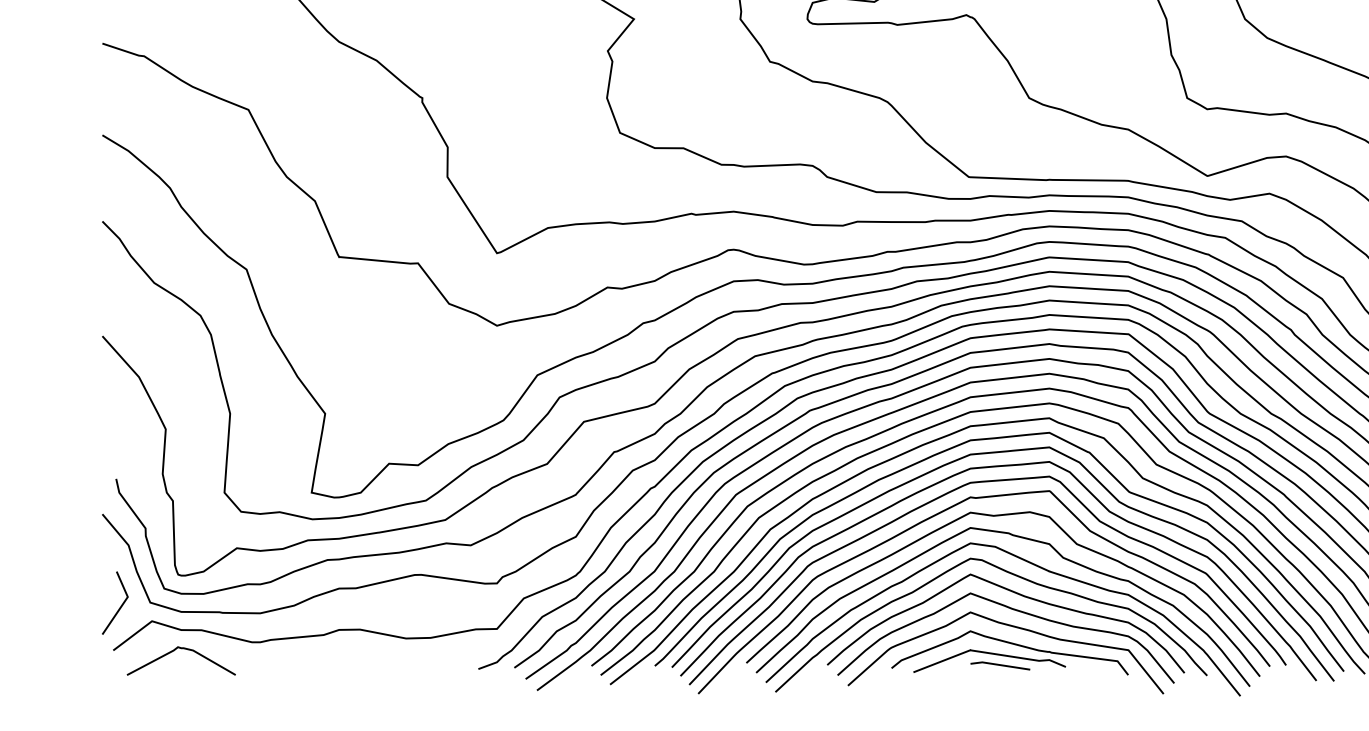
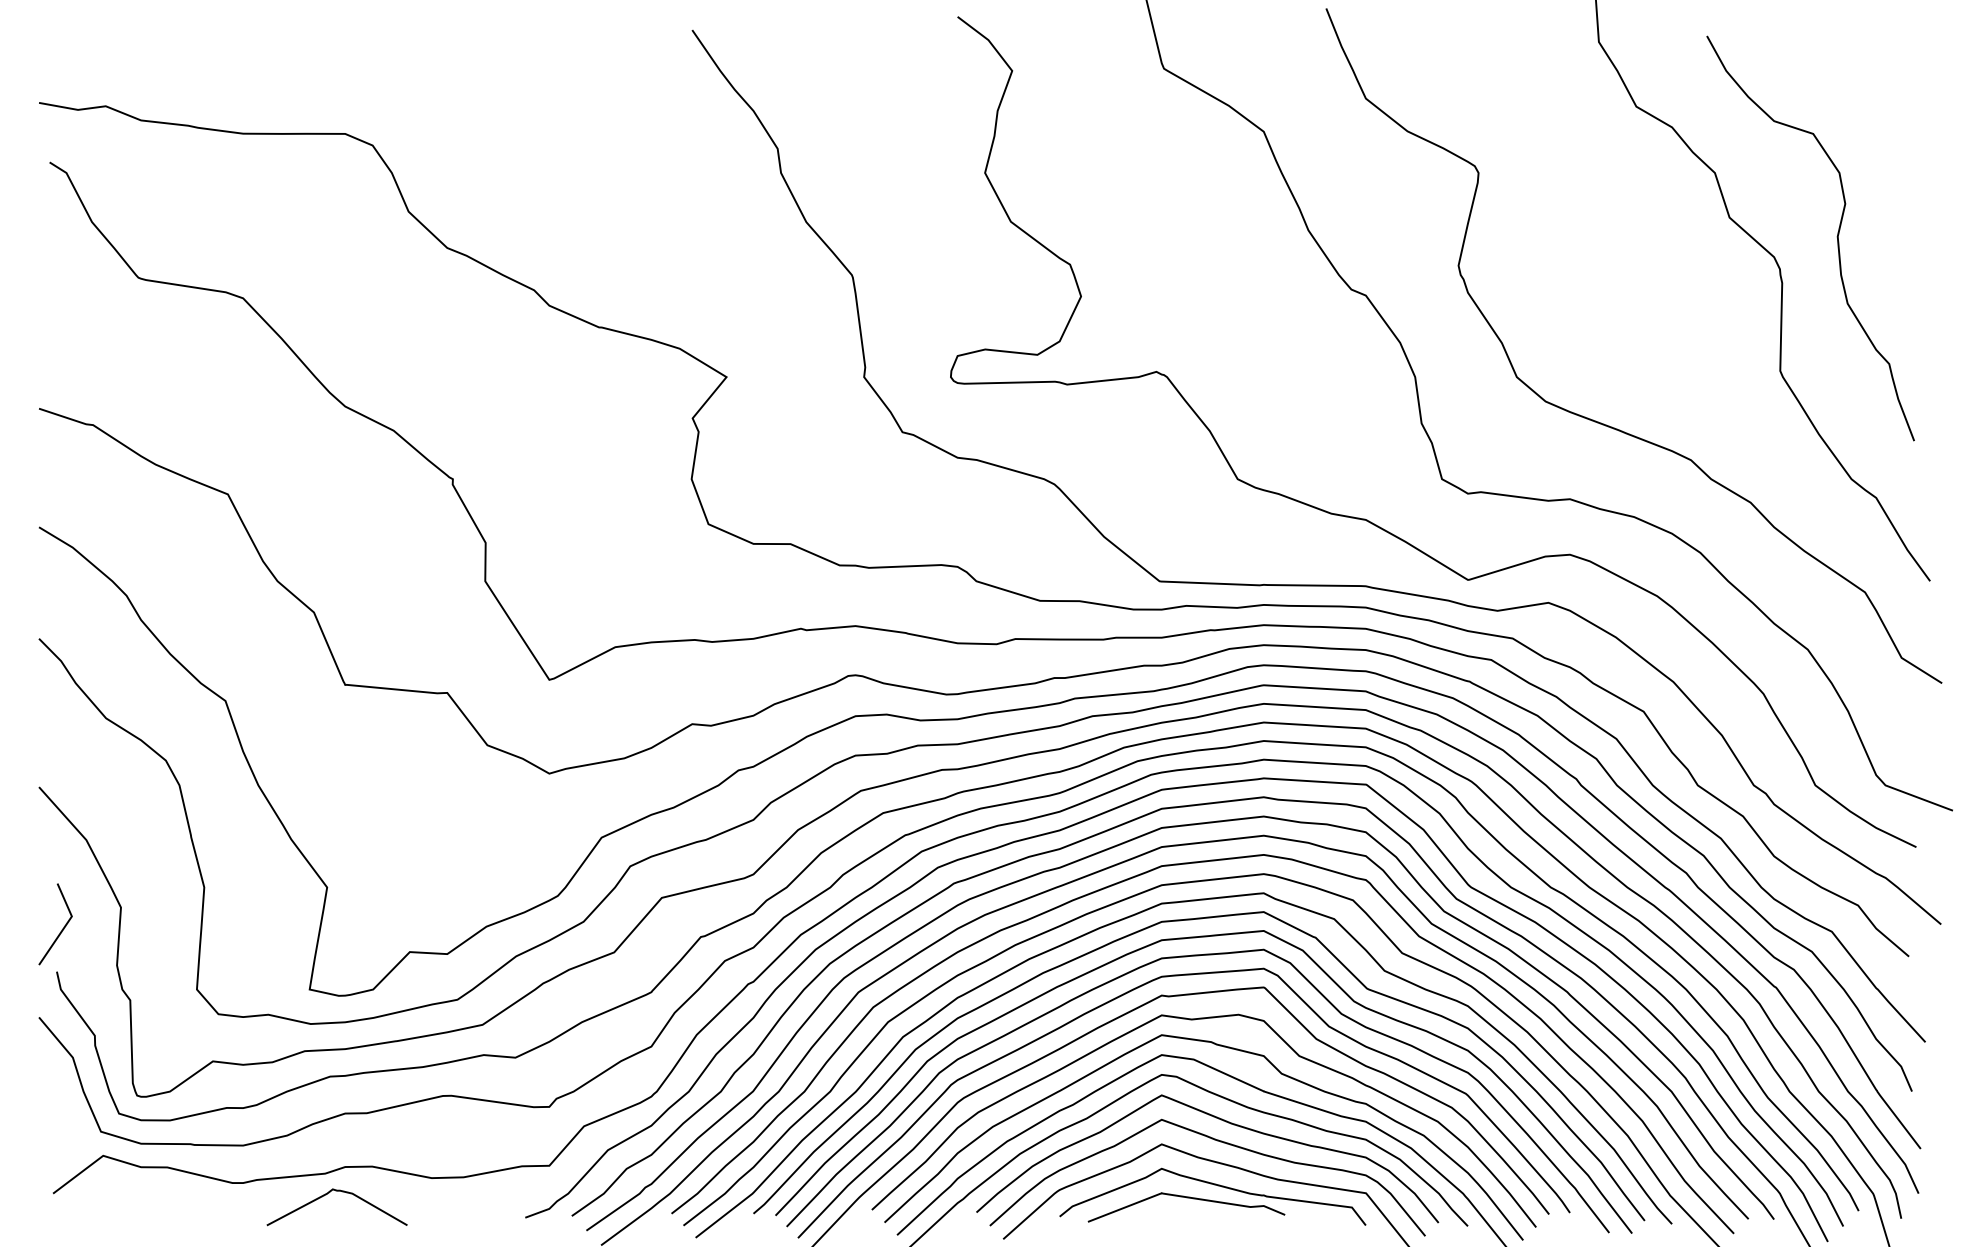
line: (119, 607) -> (61, 929), moved
curve: (173, 651) -> (326, 1195), moved
line: (999, 665) -> (1199, 1213), removed

